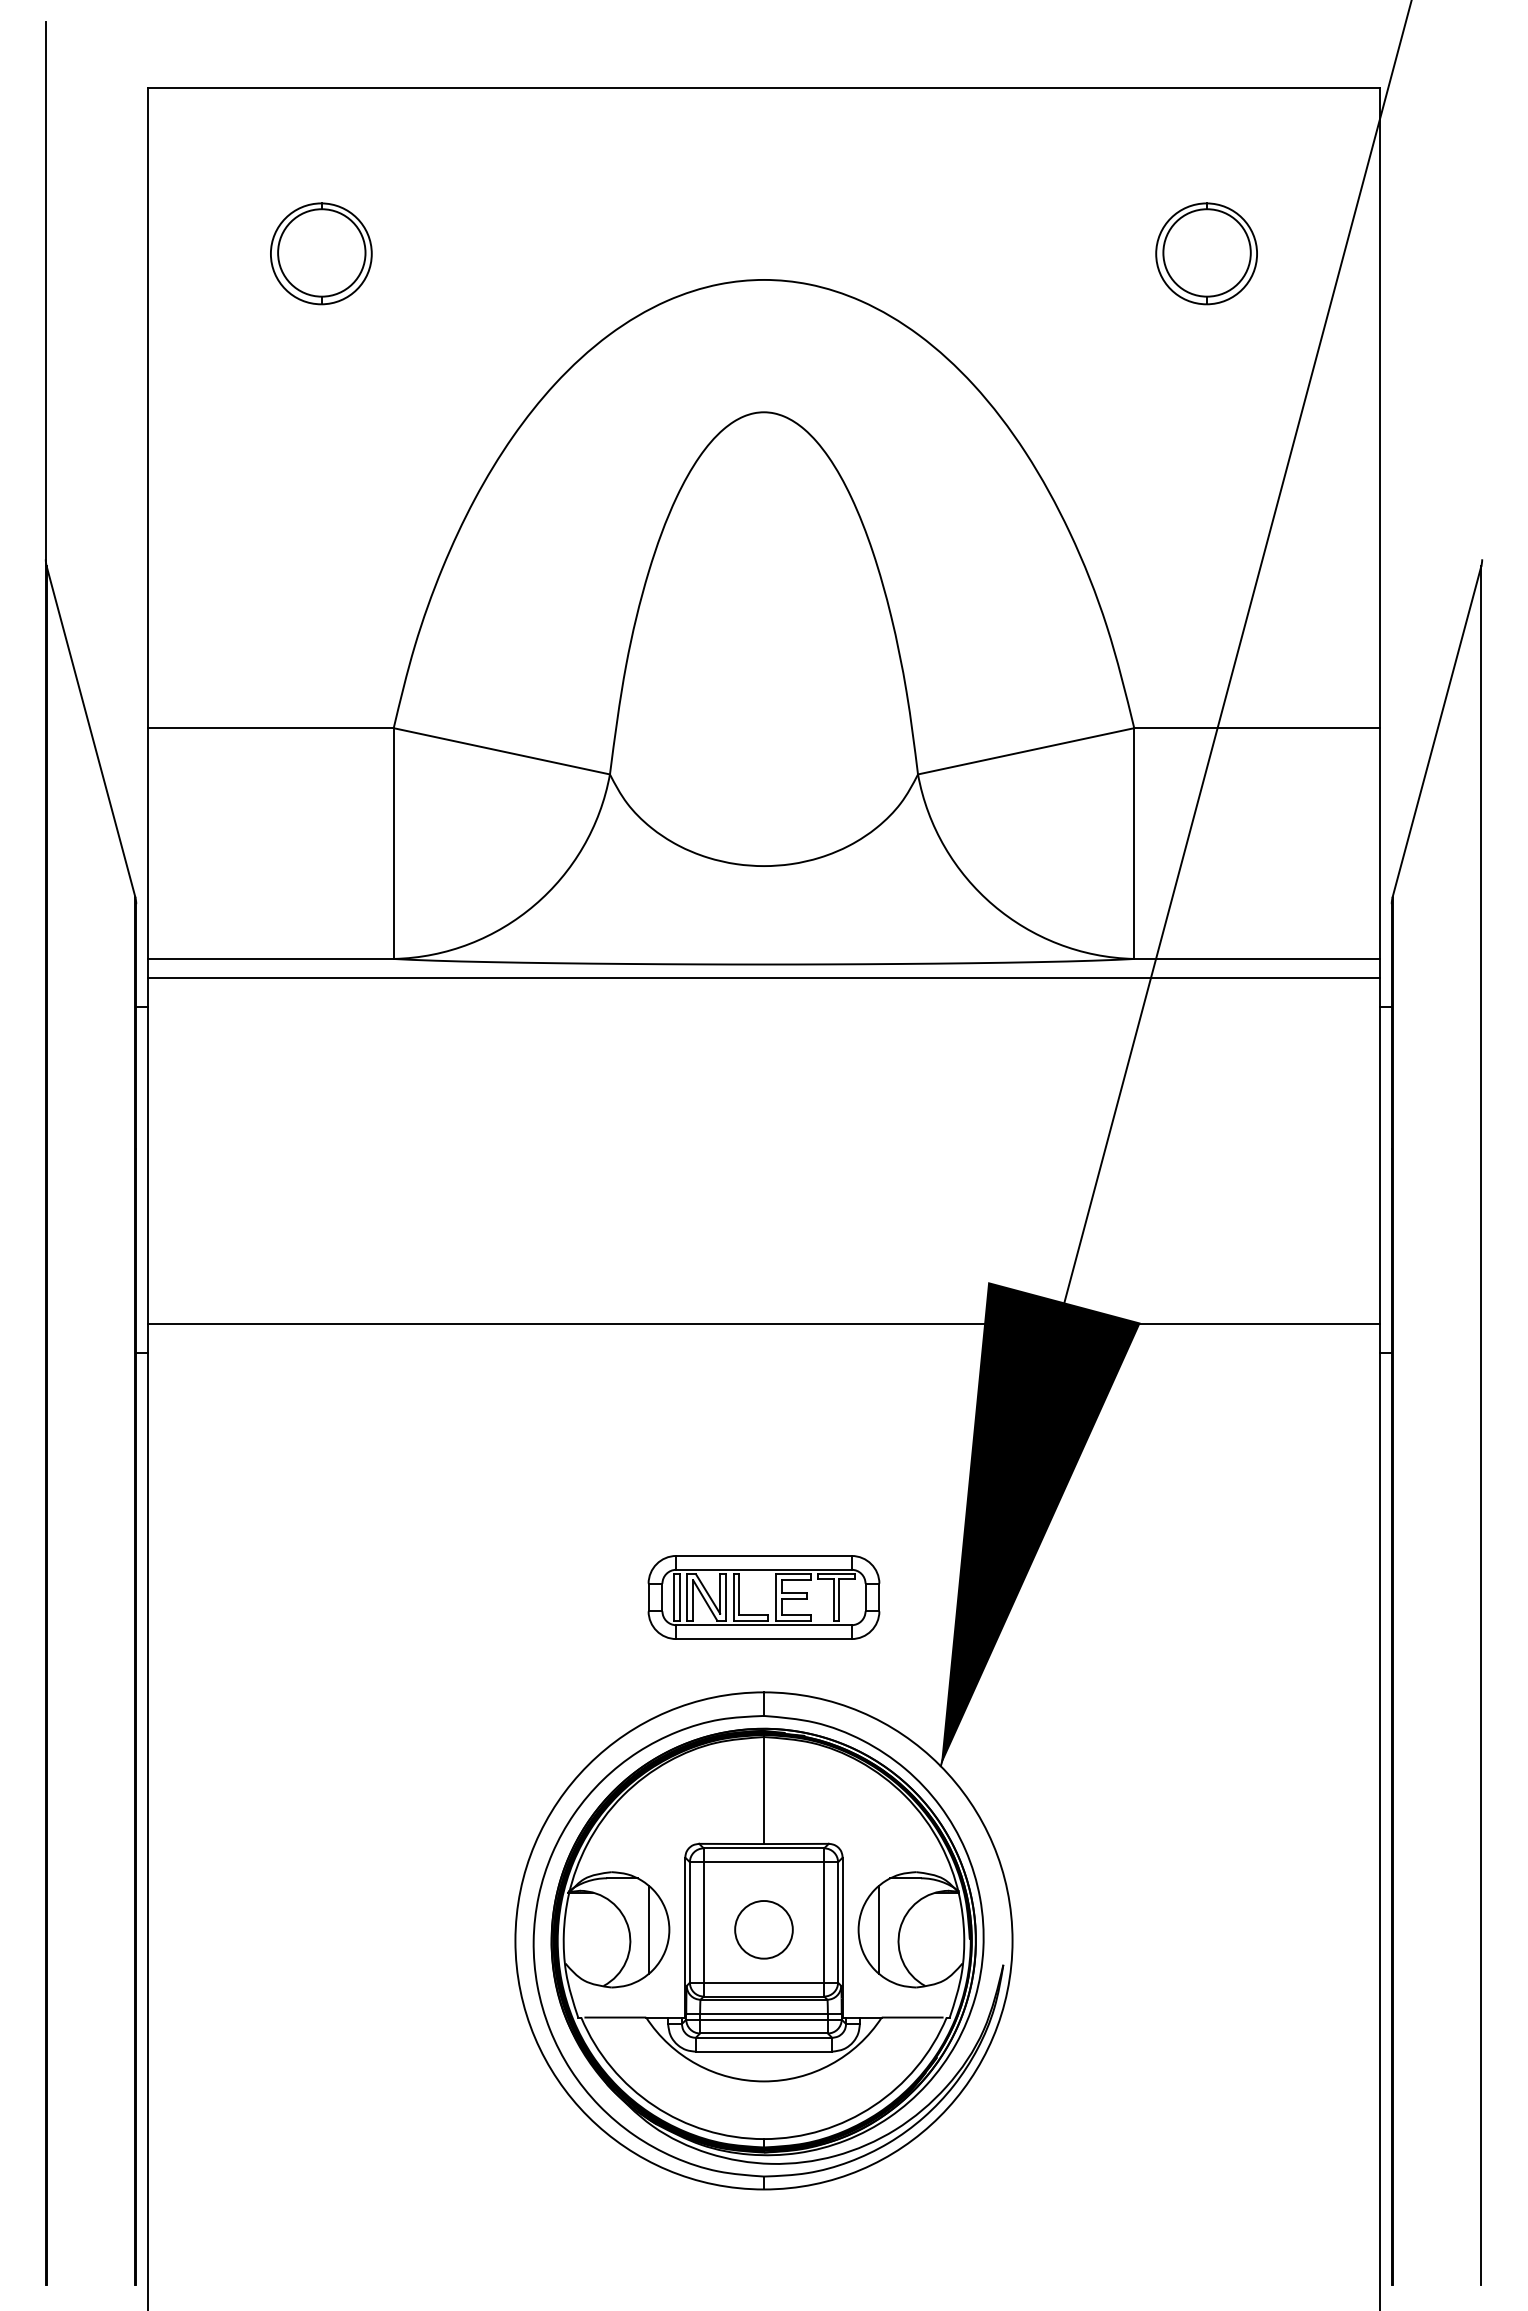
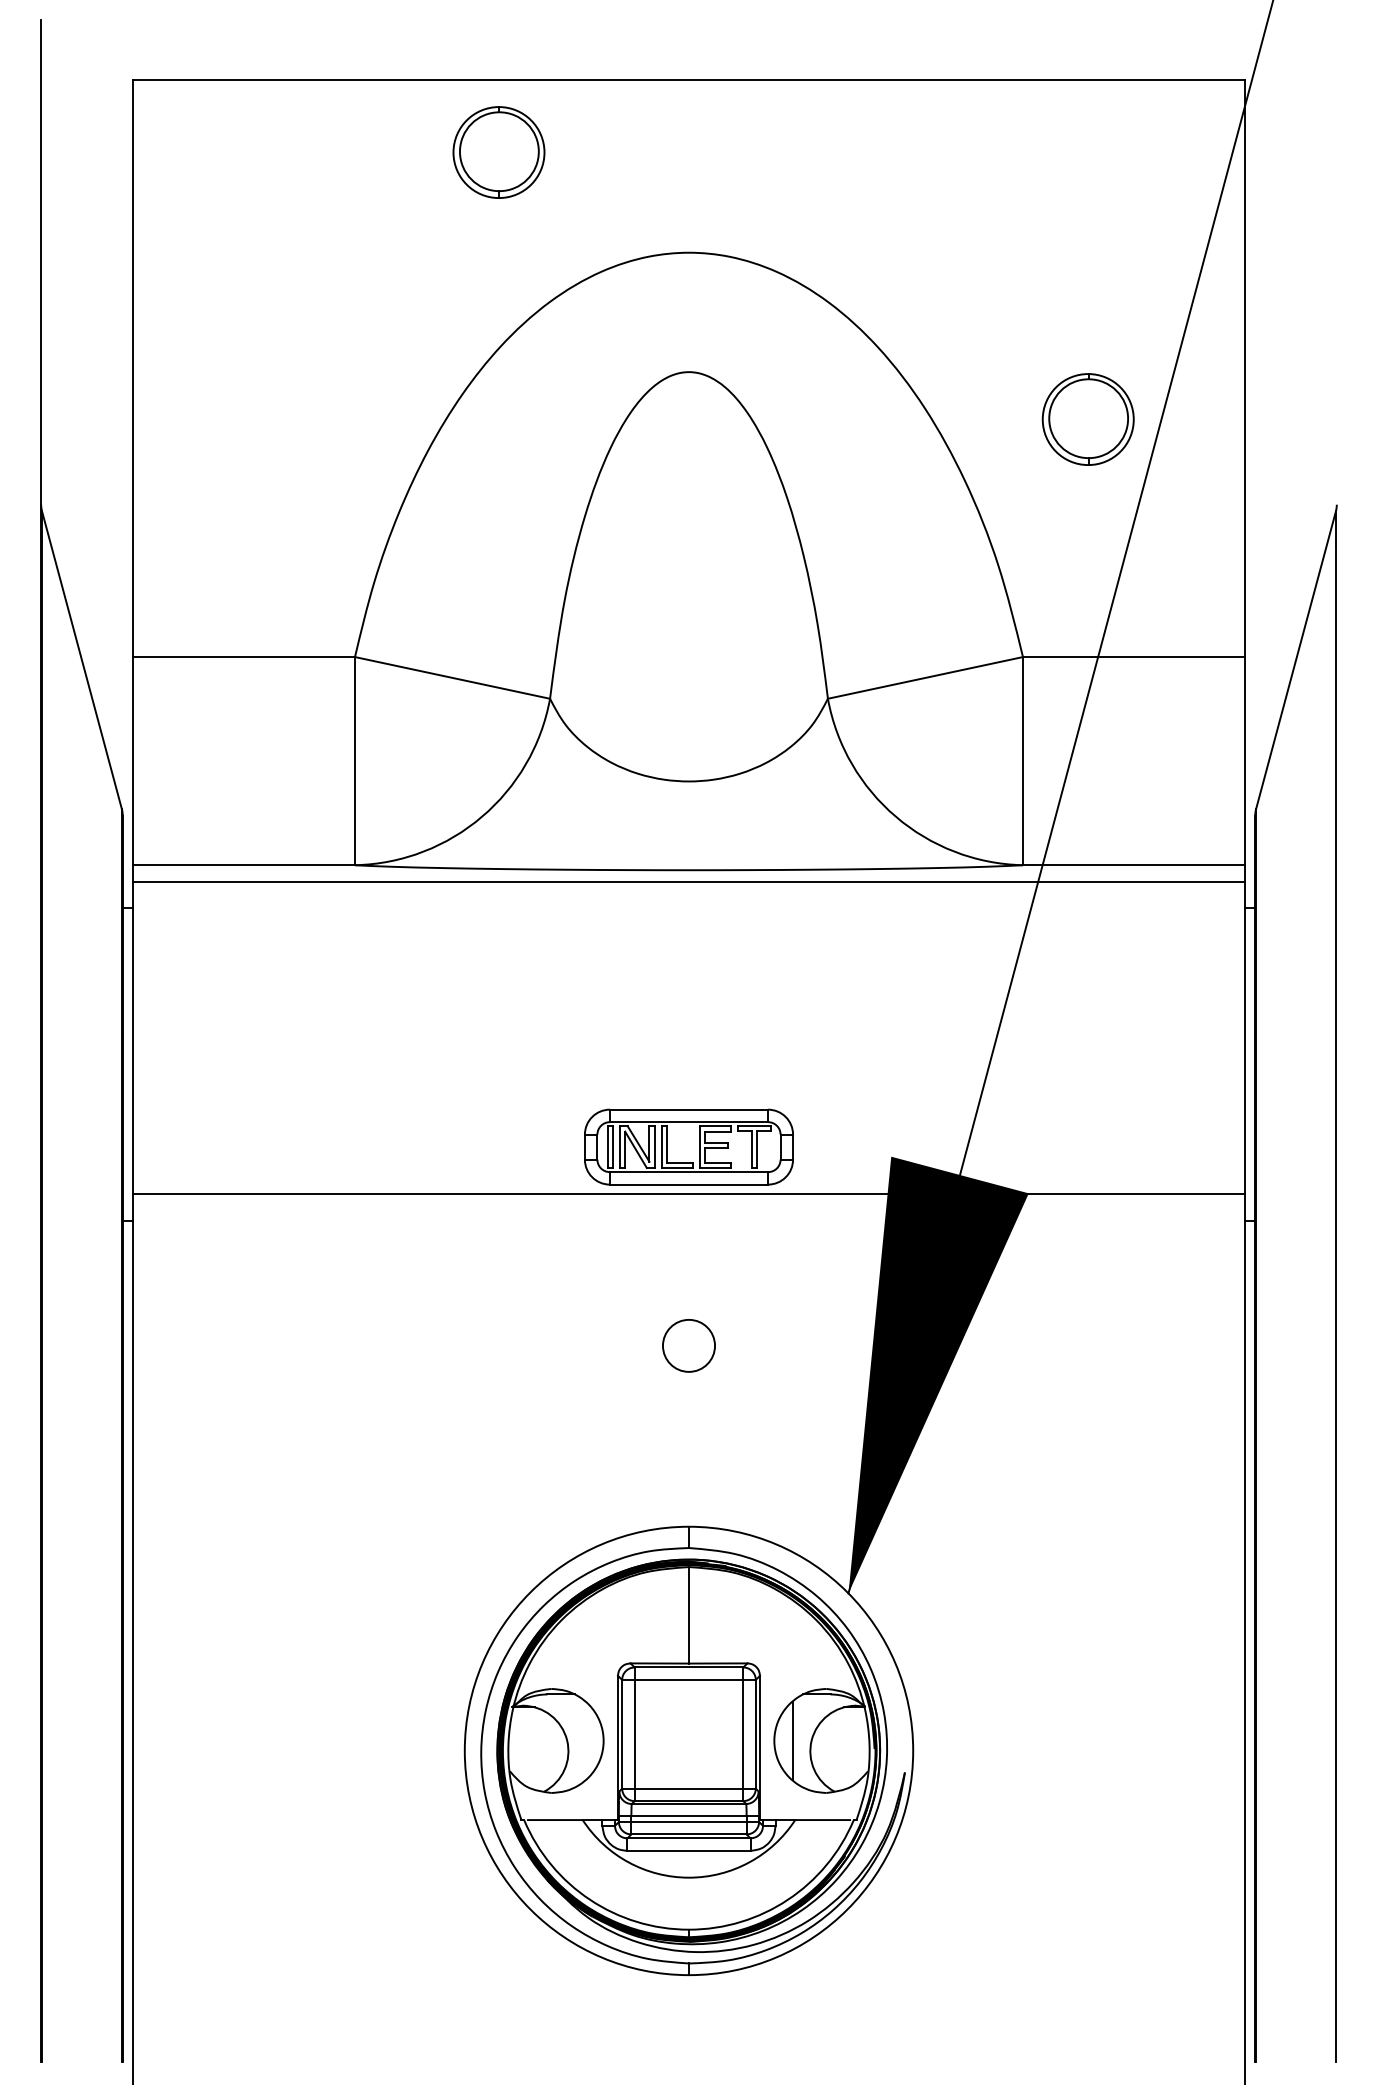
part: (321, 253) -> (499, 152), moved
part: (1206, 253) -> (1088, 419), moved
part: (763, 1597) -> (688, 1147), moved
line: (648, 1929) -> (584, 1740), removed
part: (763, 1929) -> (688, 1345), moved

